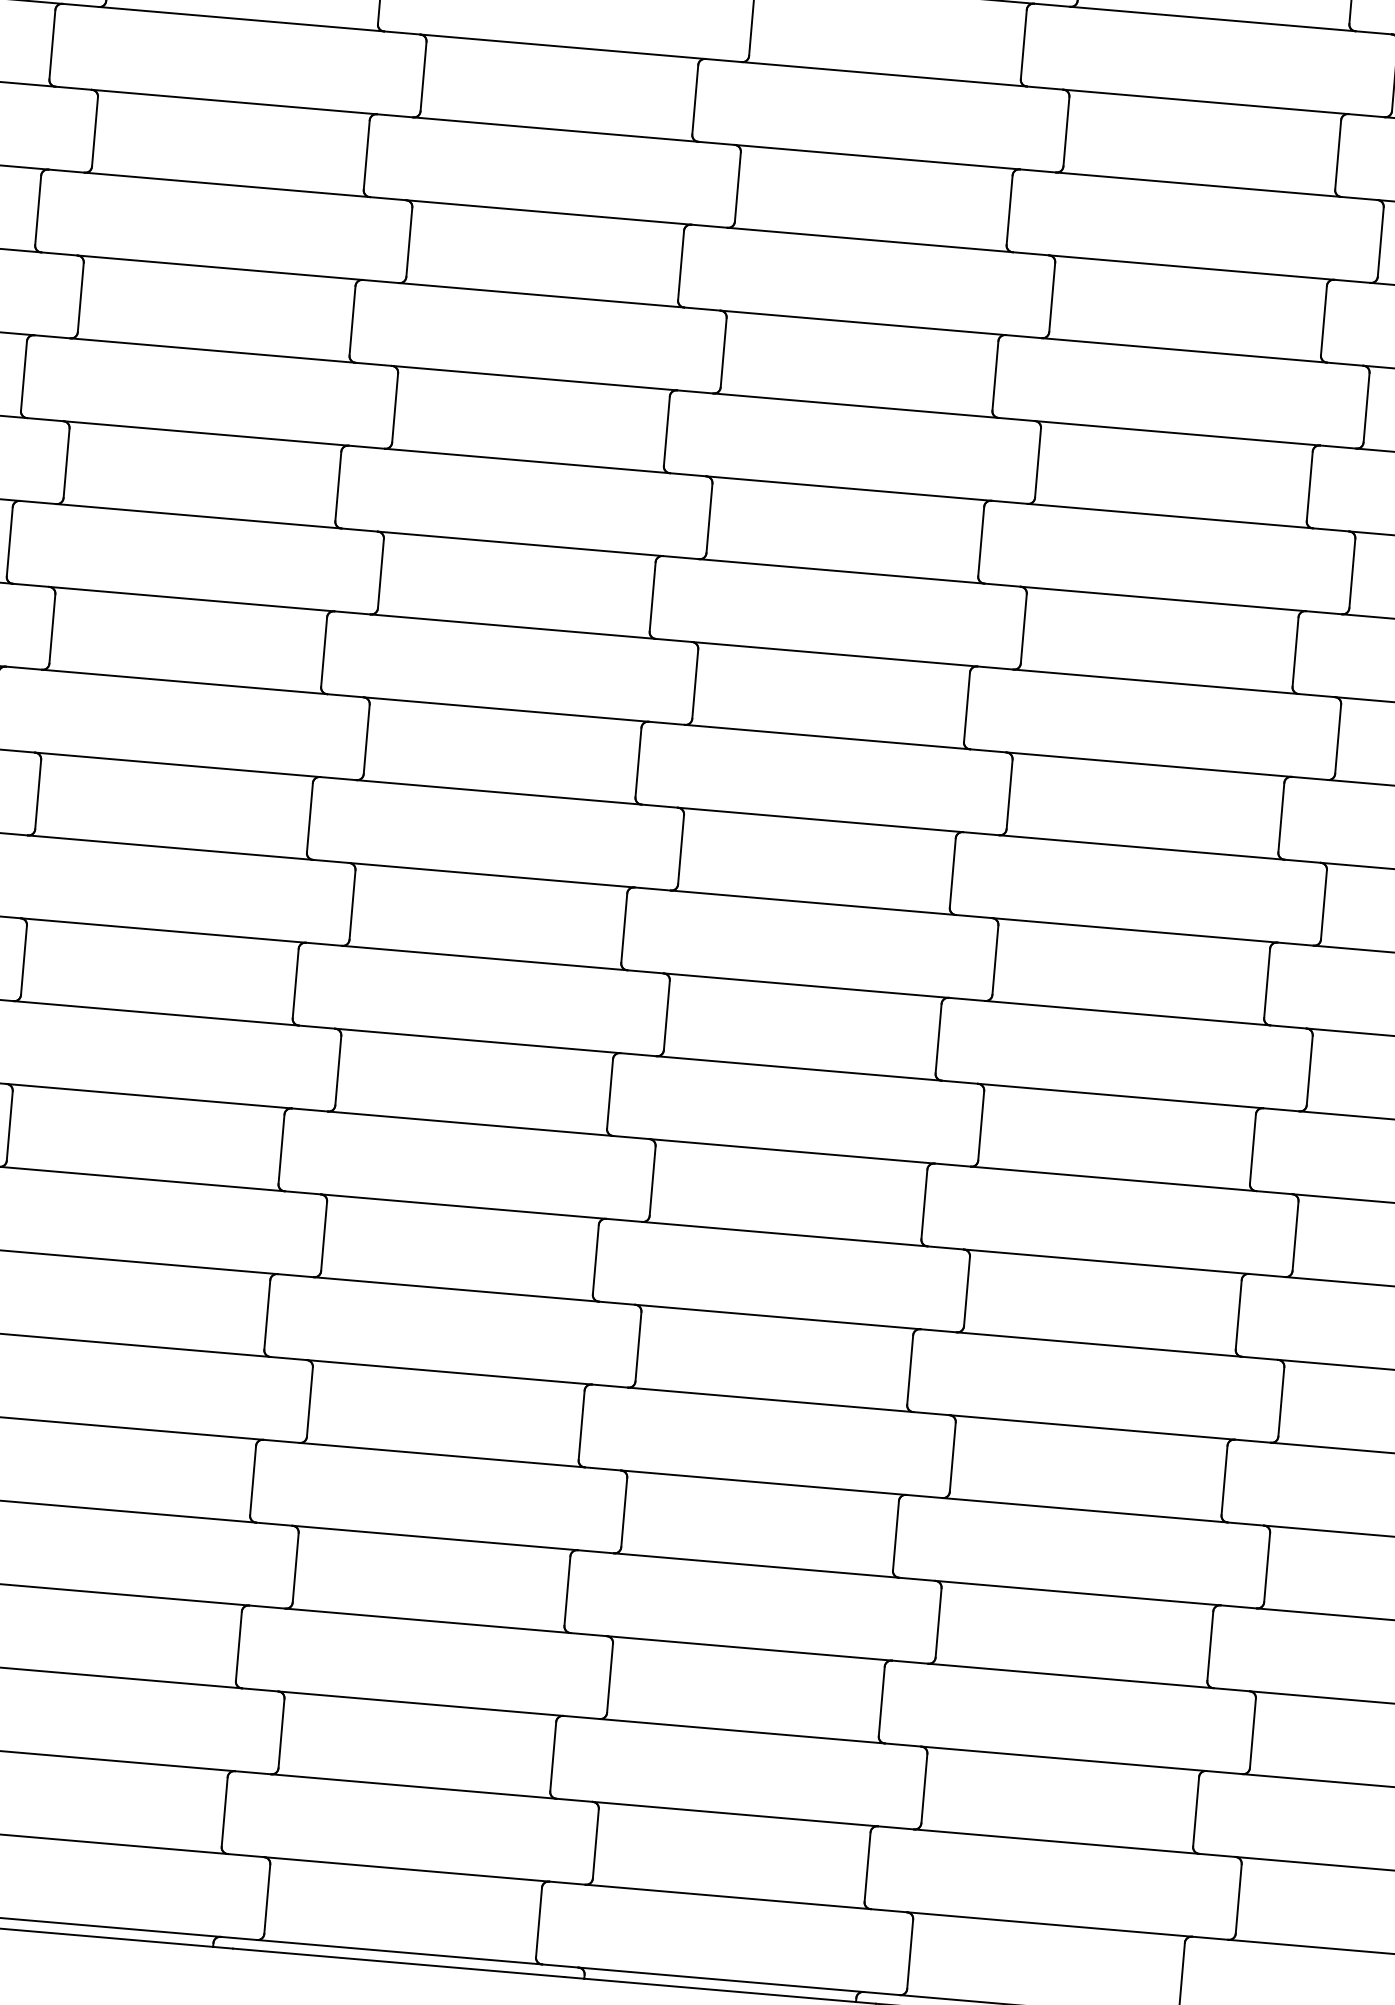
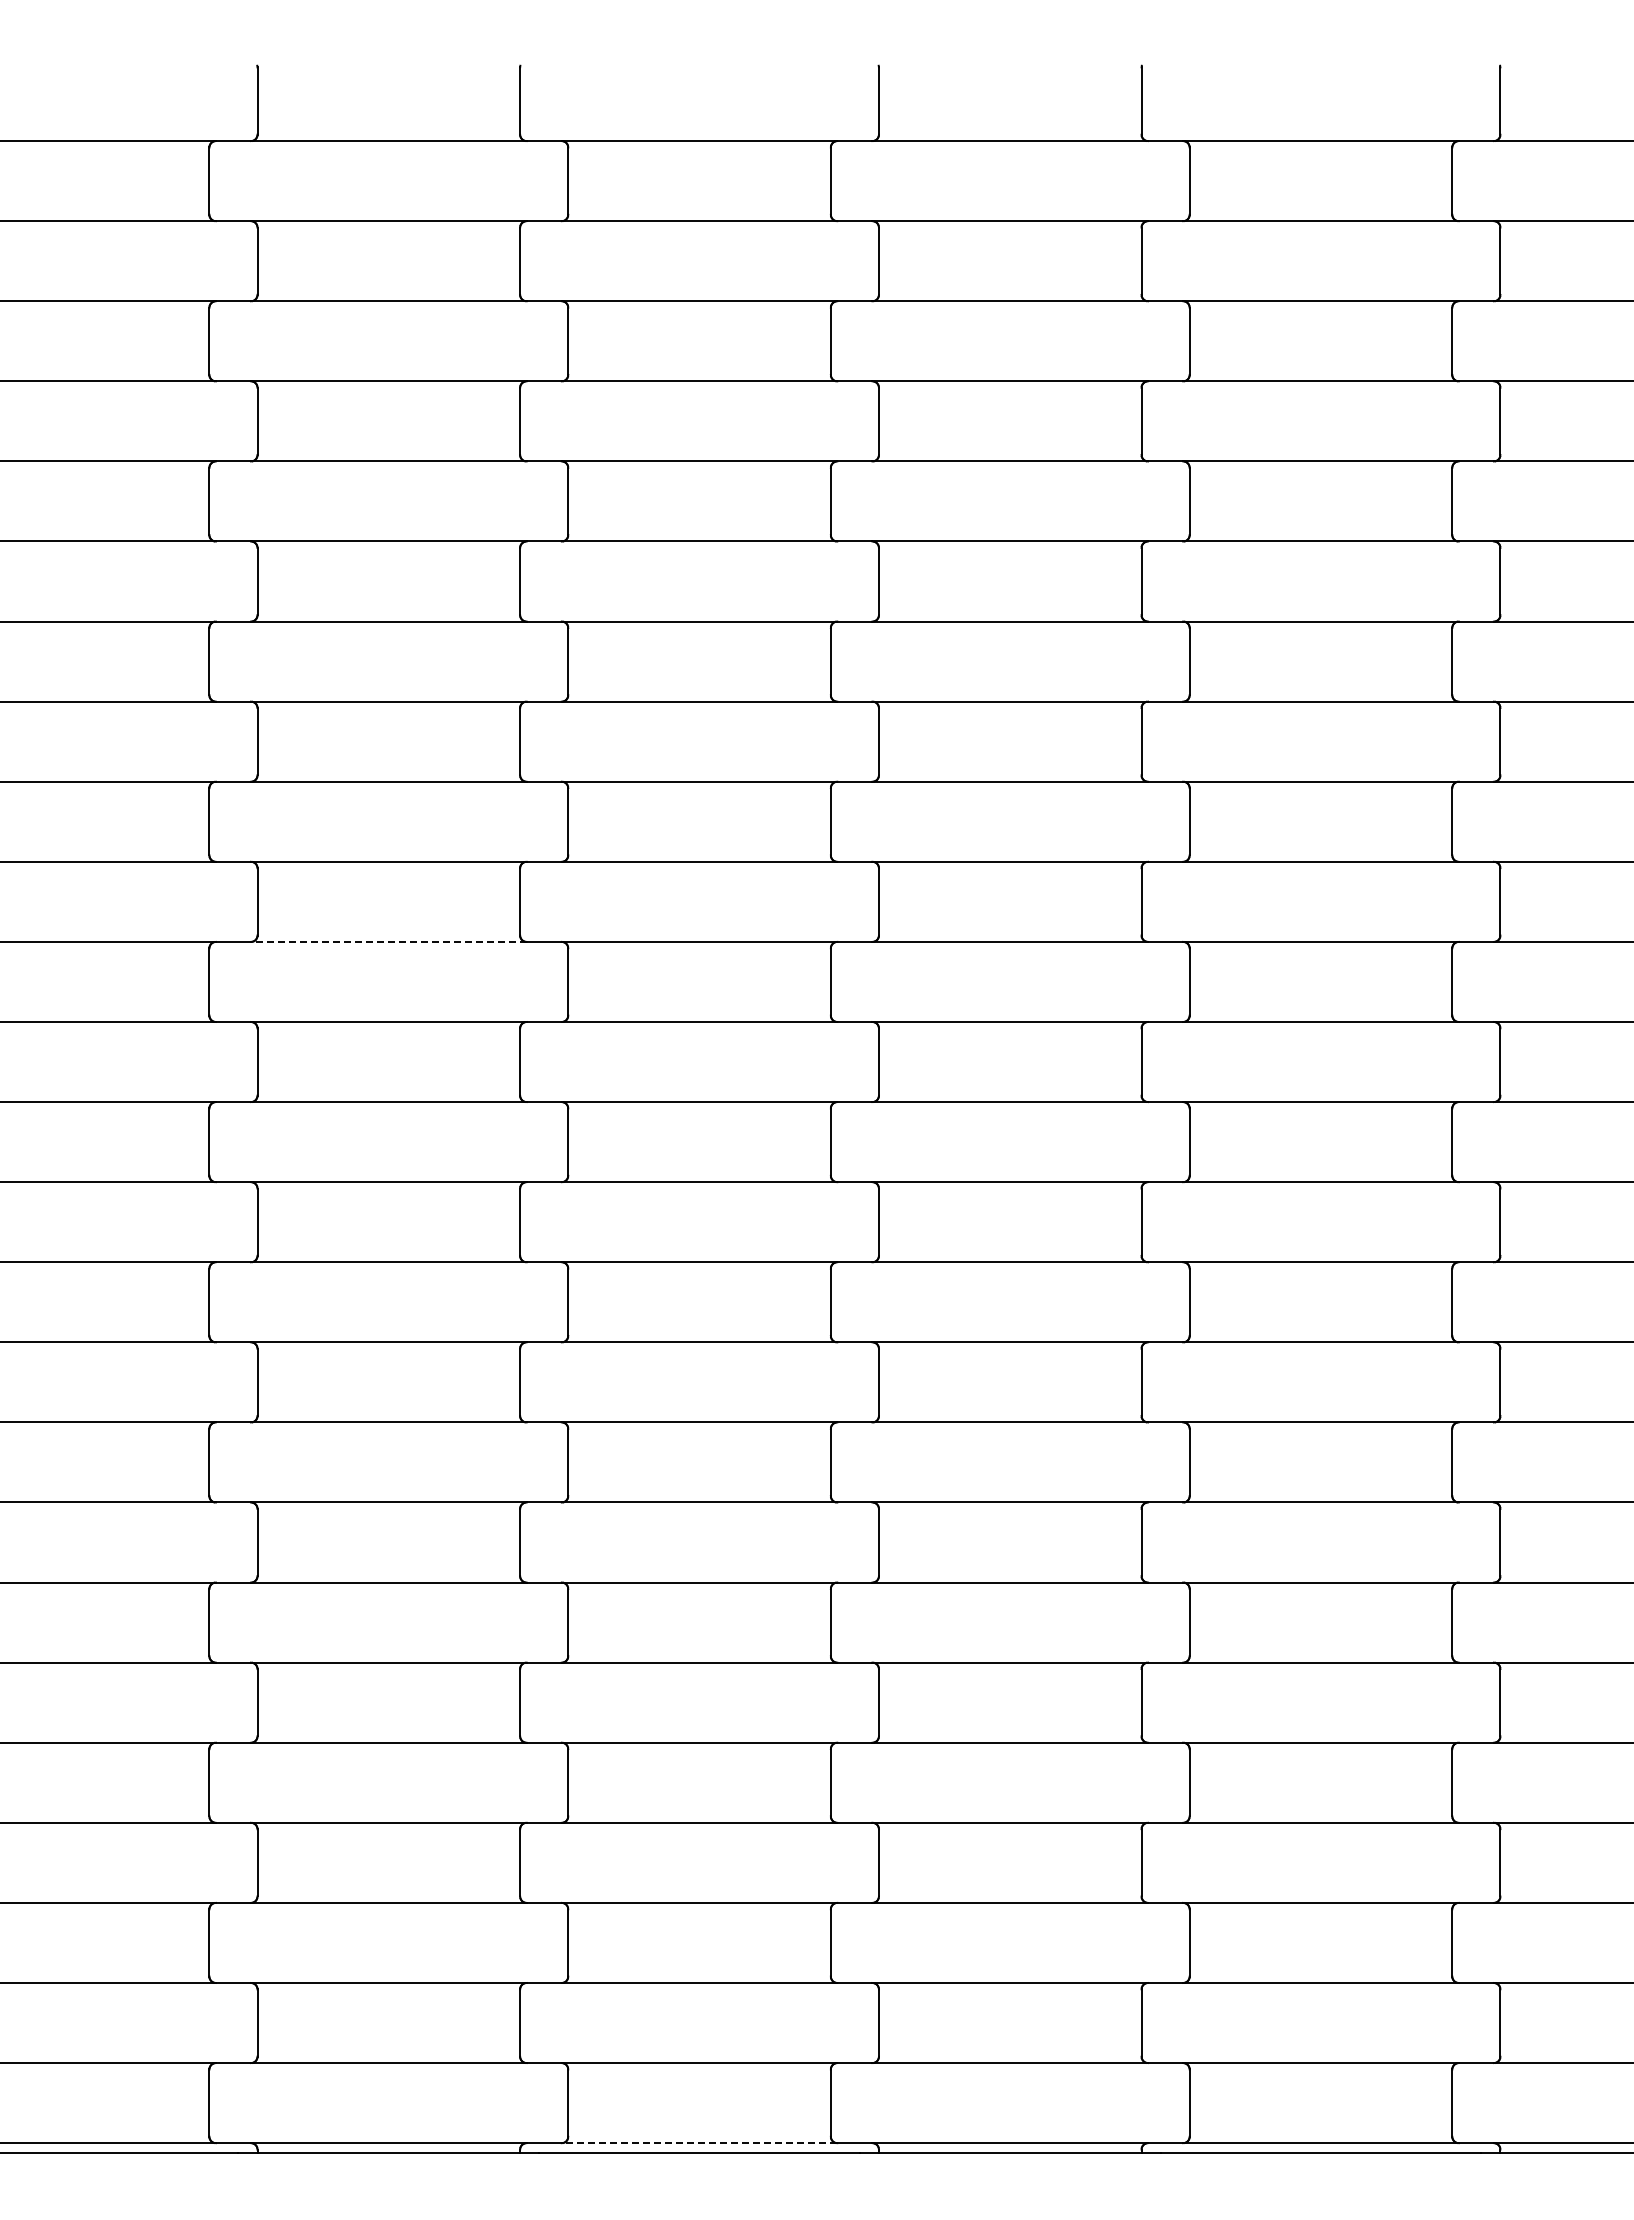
line: (184, 681) -> (388, 941), solid -> dashed
line: (399, 1952) -> (699, 2143), solid -> dashed

